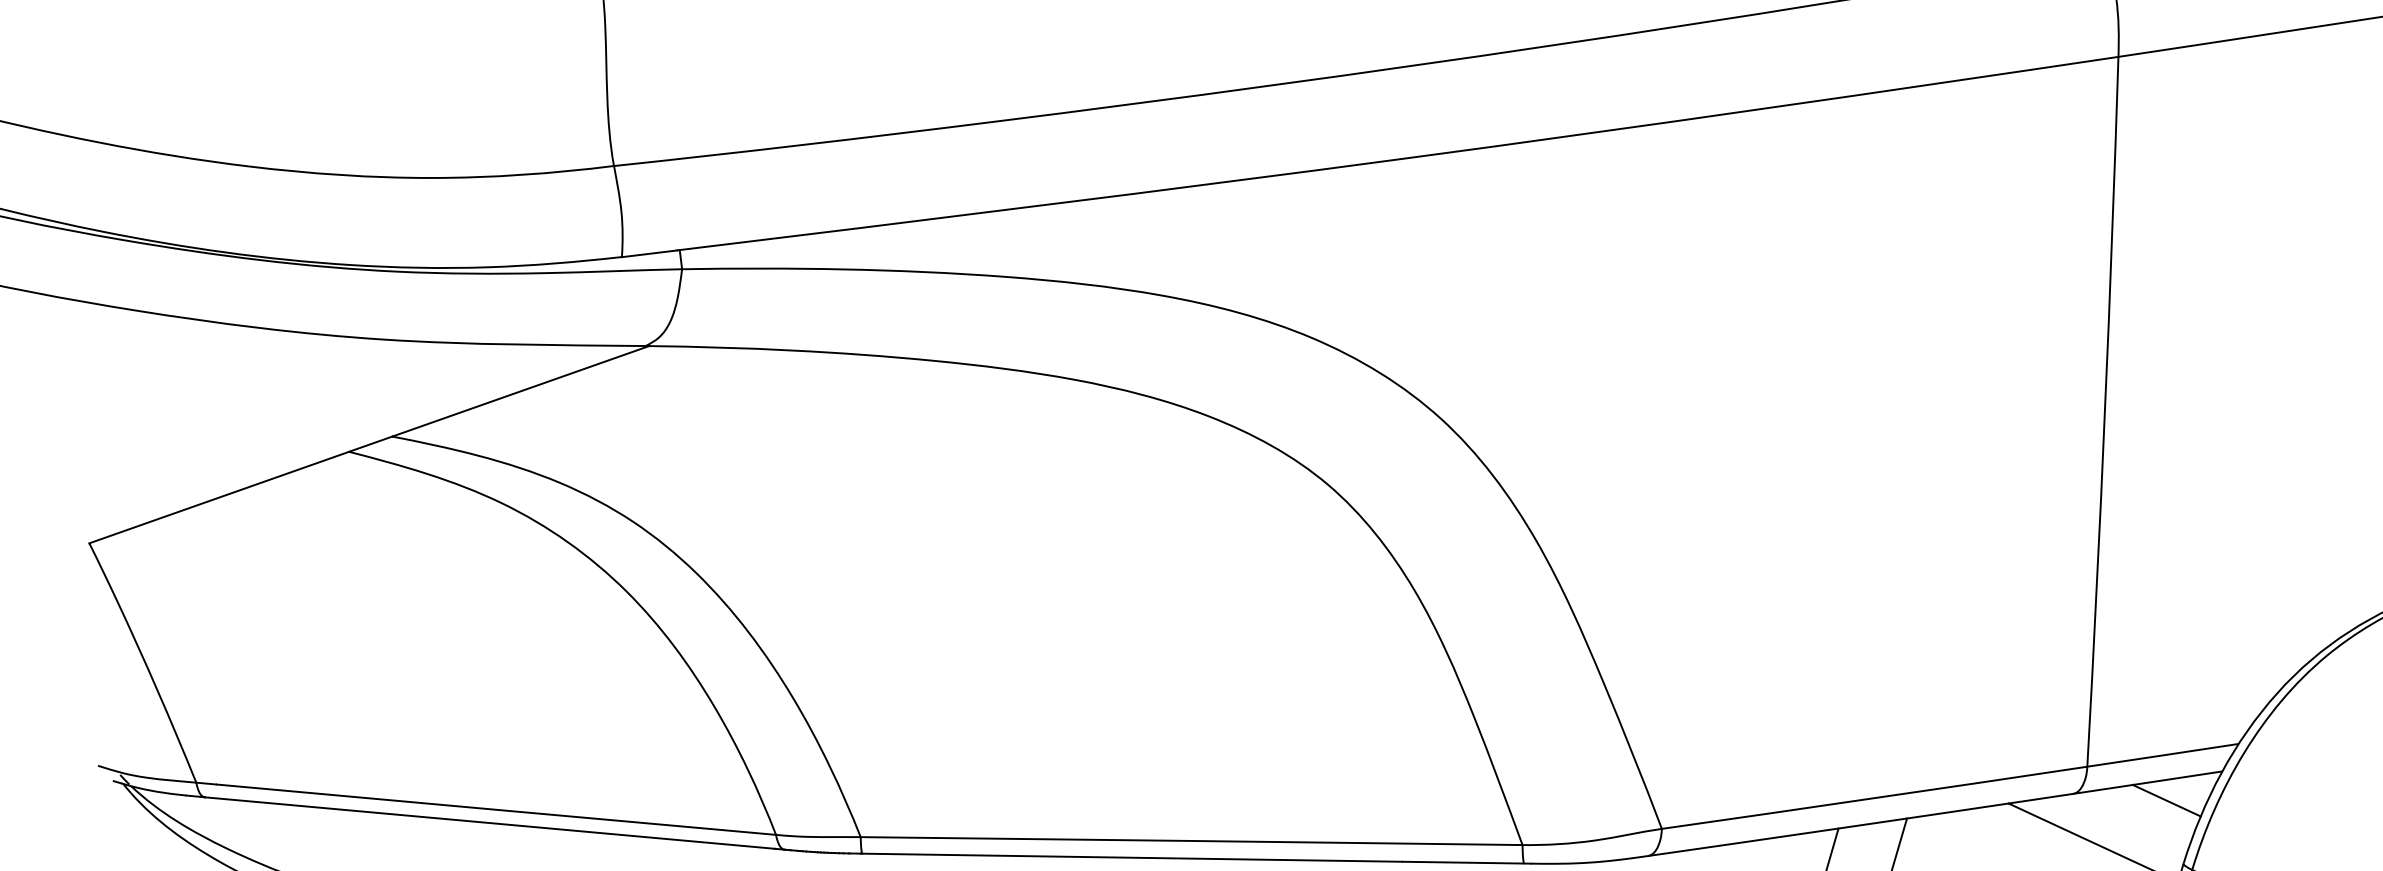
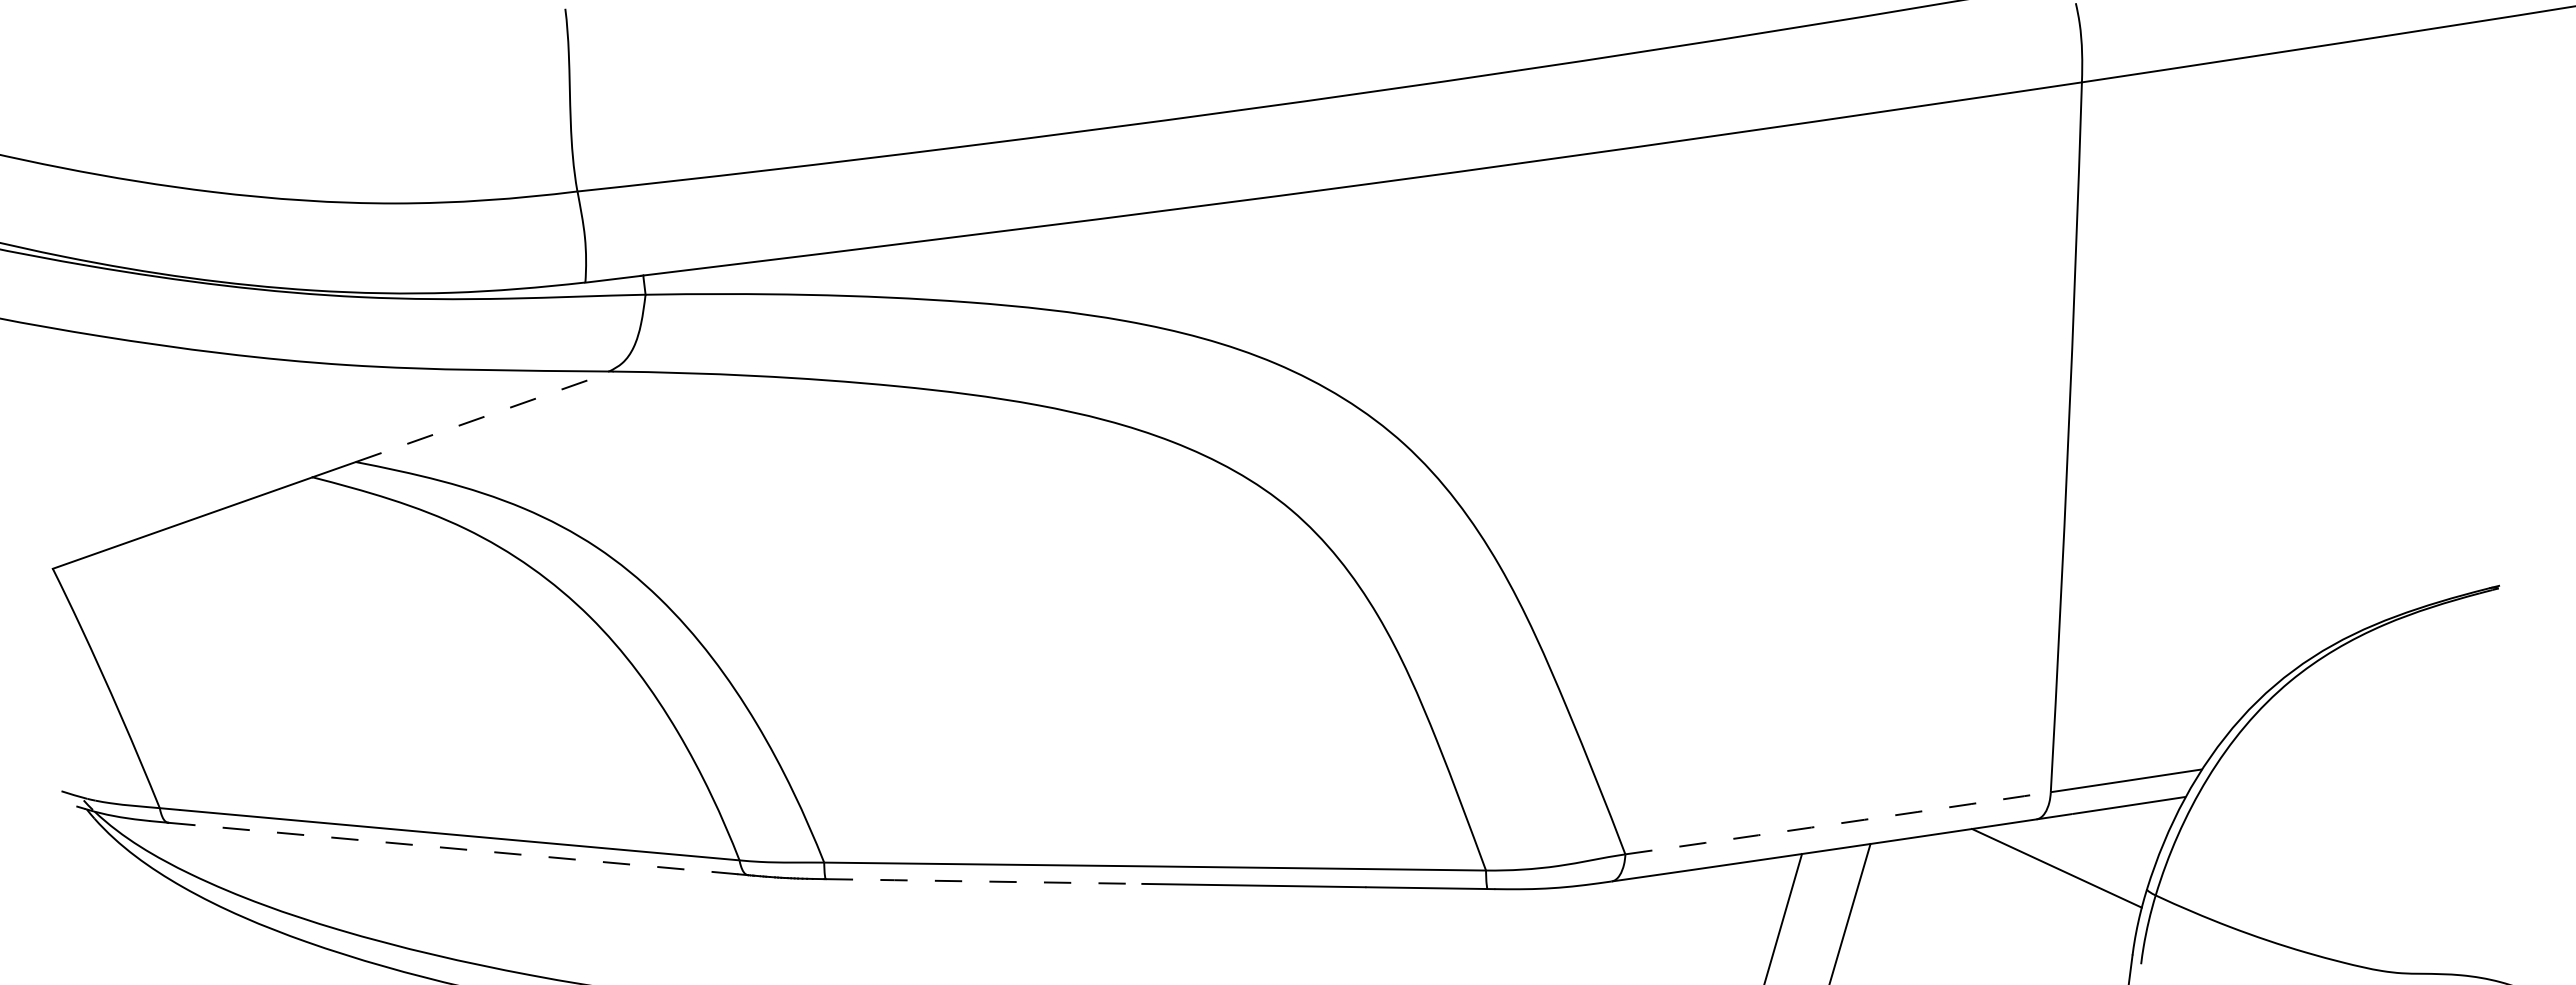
line: (521, 391) -> (484, 416), solid -> dashed
arc: (1875, 798) -> (1838, 823), solid -> dashed
line: (2167, 800) -> (2130, 825), removed
line: (490, 823) -> (453, 848), solid -> dashed
line: (1020, 856) -> (983, 881), solid -> dashed

